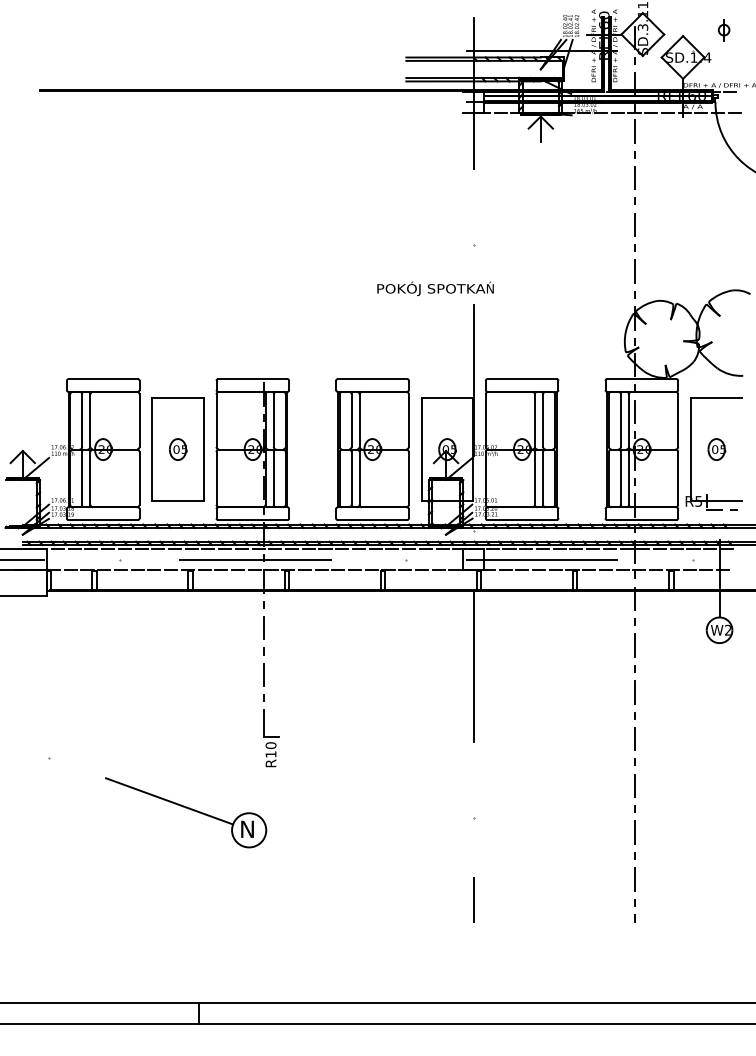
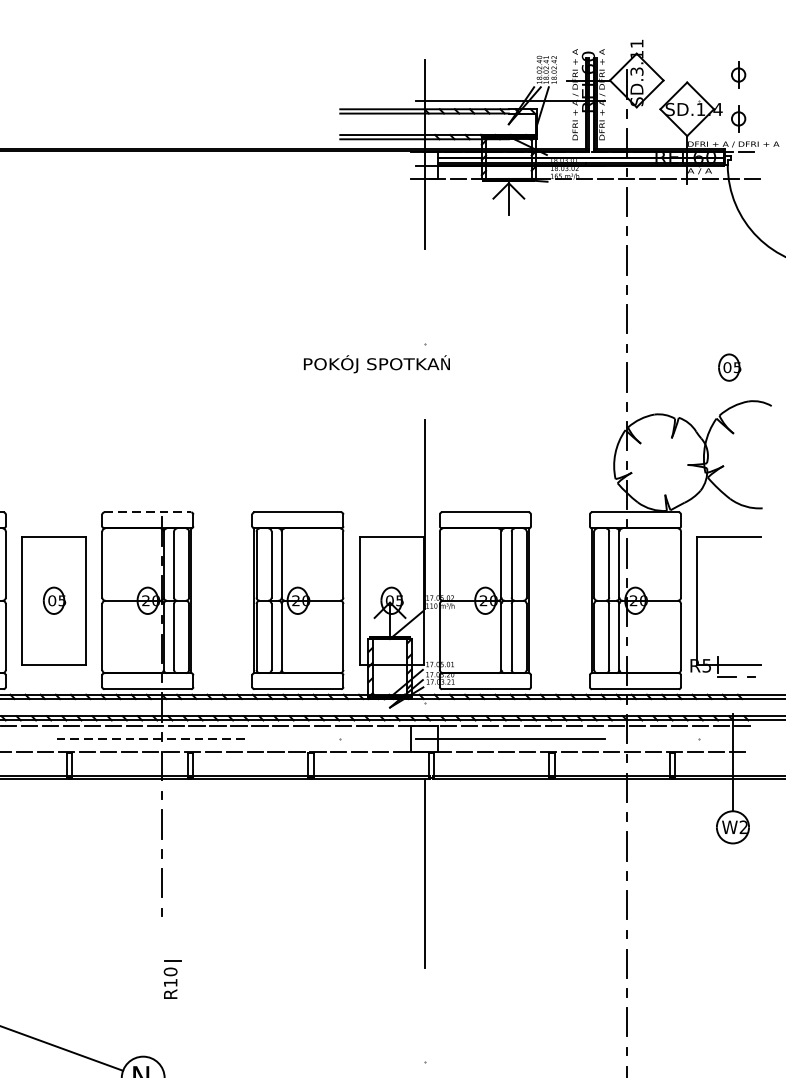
part: (723, 65) -> (737, 119), added
text: (435, 288) -> (376, 363), moved
line: (252, 379) -> (147, 512), solid -> dashed
part: (716, 449) -> (729, 367), moved
line: (256, 559) -> (152, 738), solid -> dashed
line: (263, 723) -> (161, 944), removed

